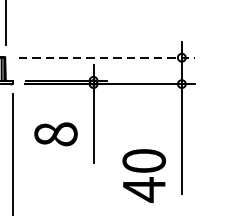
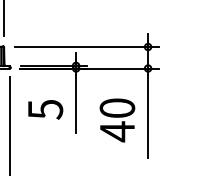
line: (107, 58) -> (87, 47), dashed -> solid
text: (55, 134) -> (45, 109), 8 -> 5
text: (144, 176) -> (117, 120), moved

